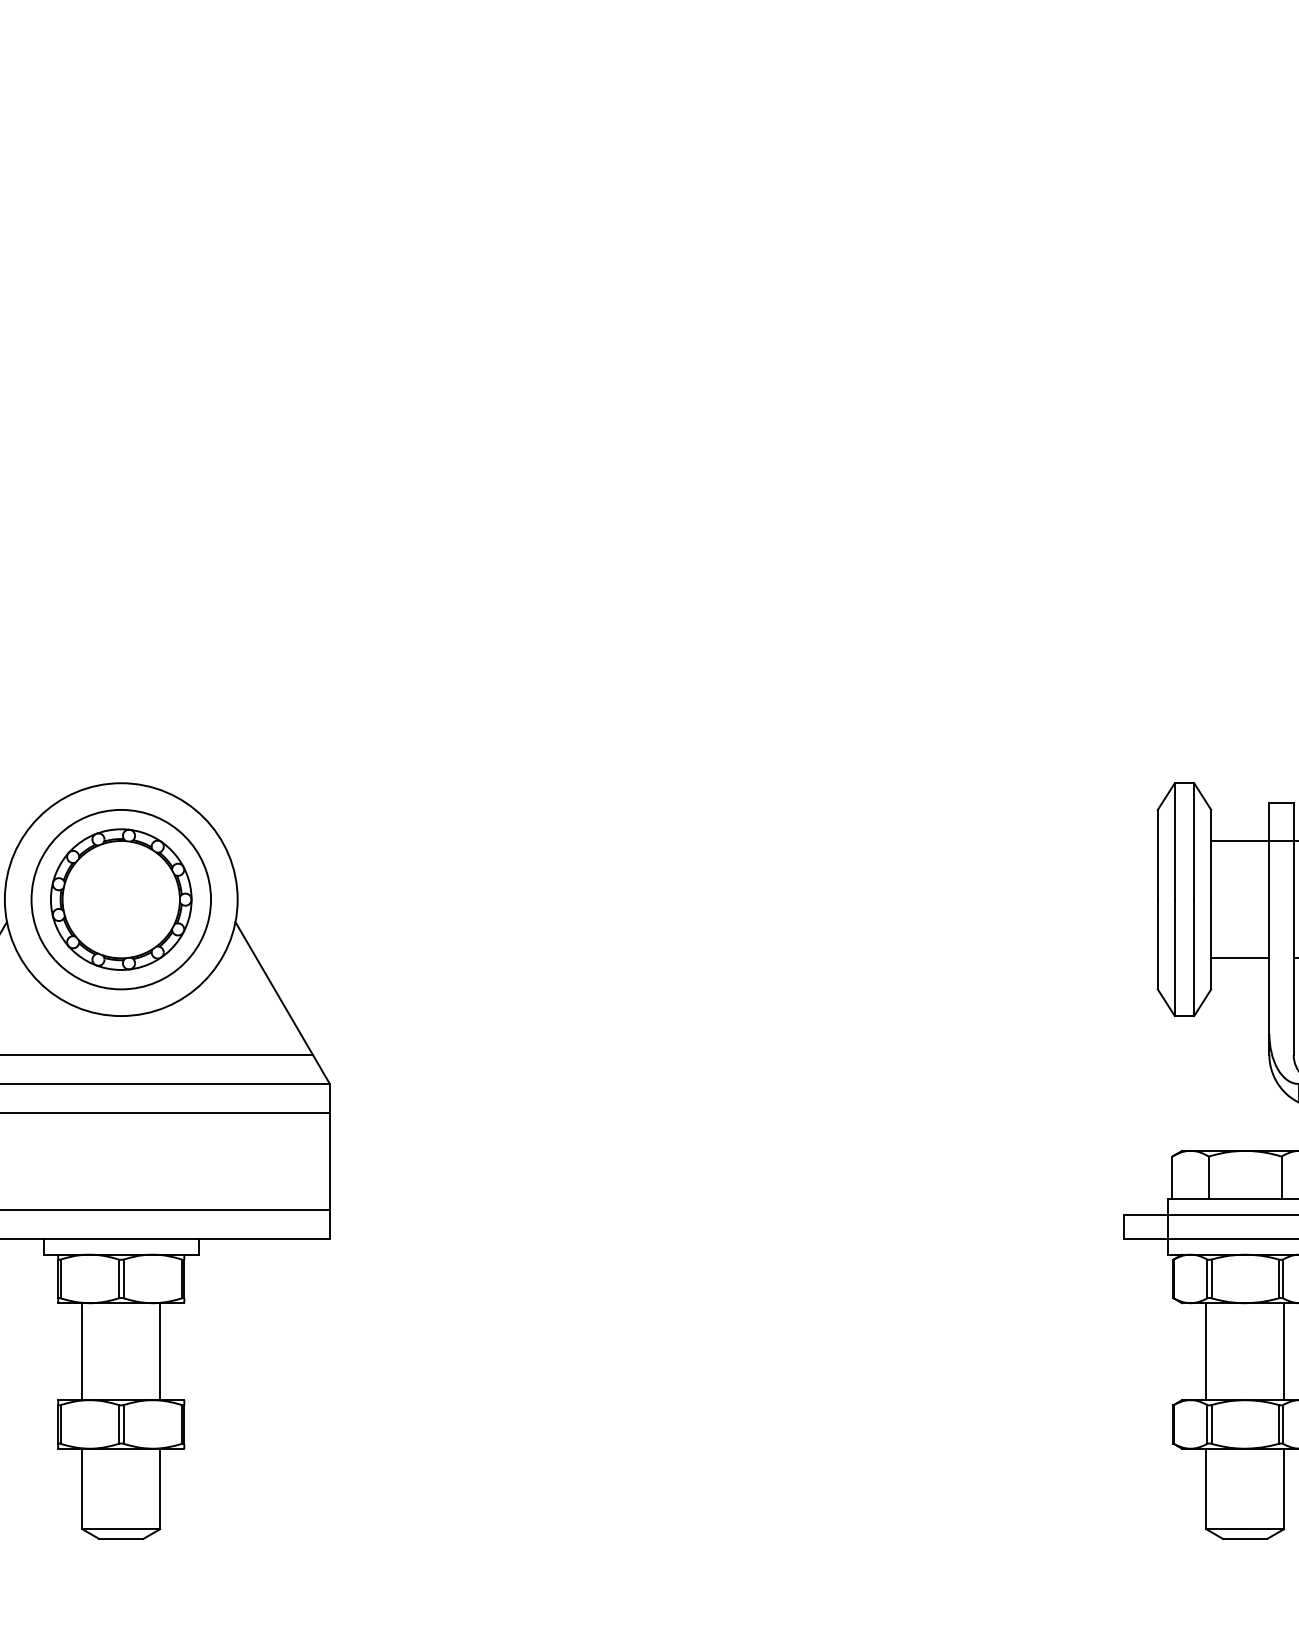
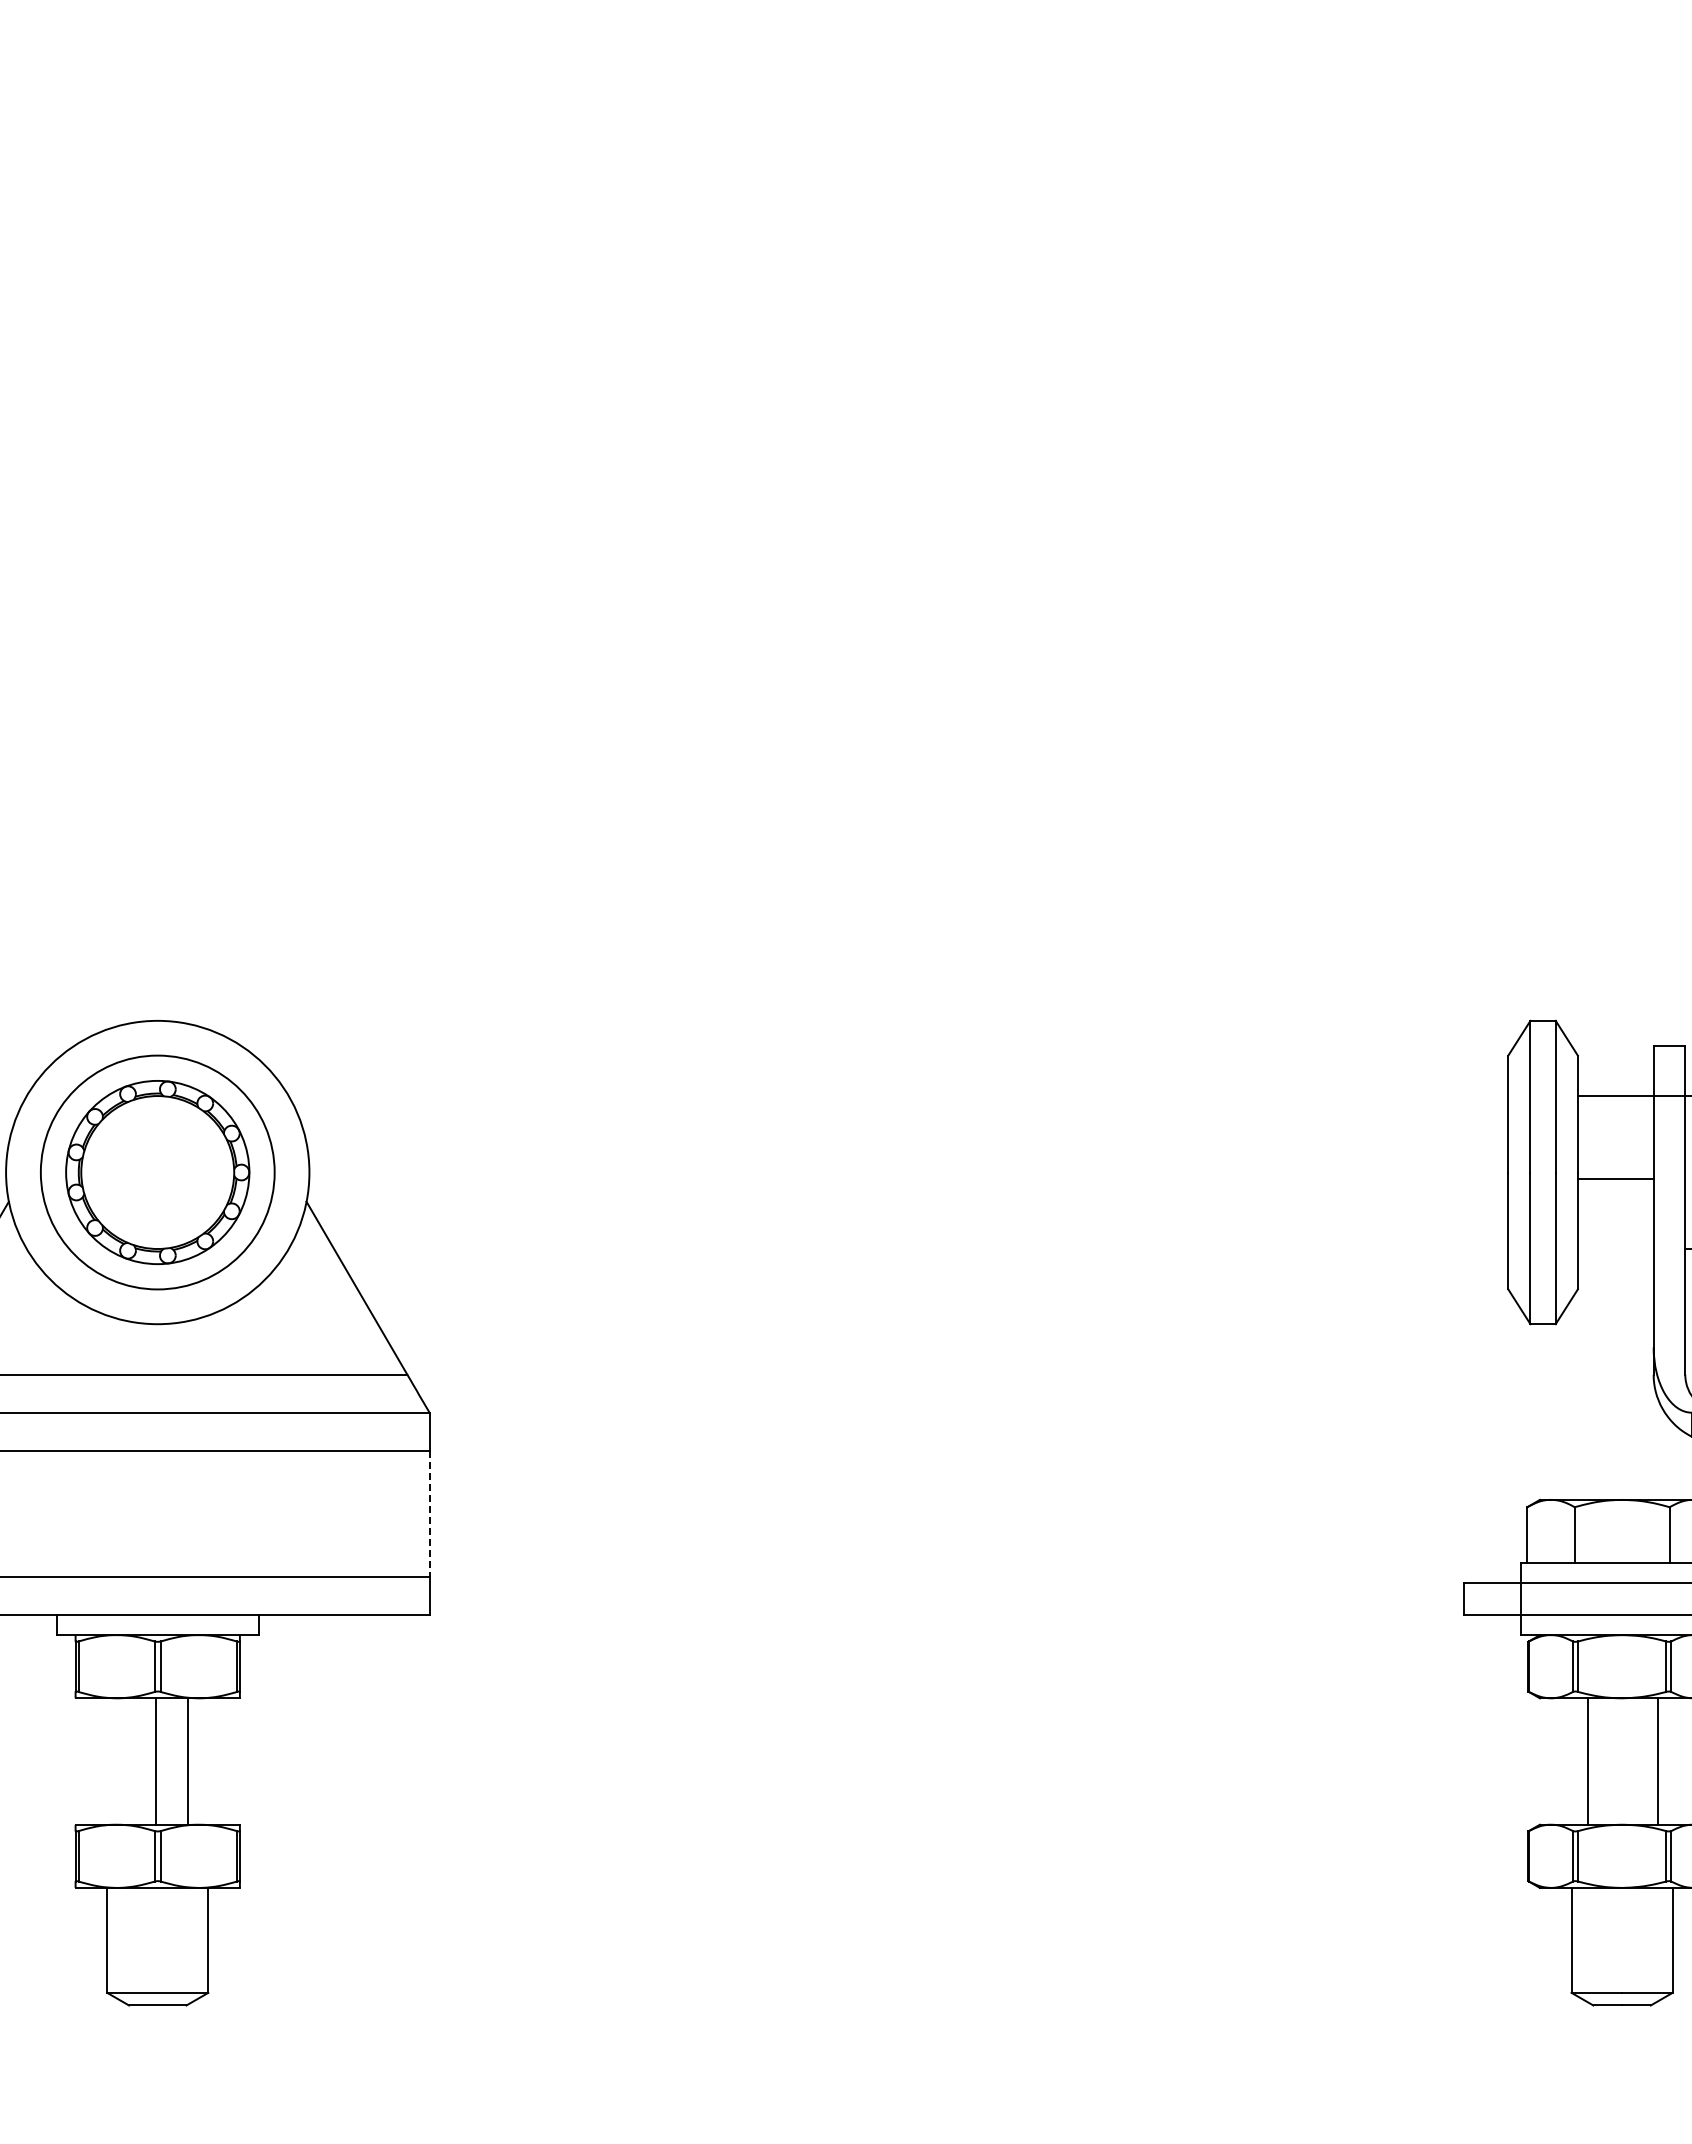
line: (1240, 958) -> (1615, 1179), moved
line: (329, 1162) -> (429, 1514), solid -> dashed
line: (82, 1351) -> (188, 1761), moved
line: (160, 1351) -> (156, 1761), moved
line: (1206, 1351) -> (1657, 1761), moved
line: (1283, 1351) -> (1587, 1761), moved

